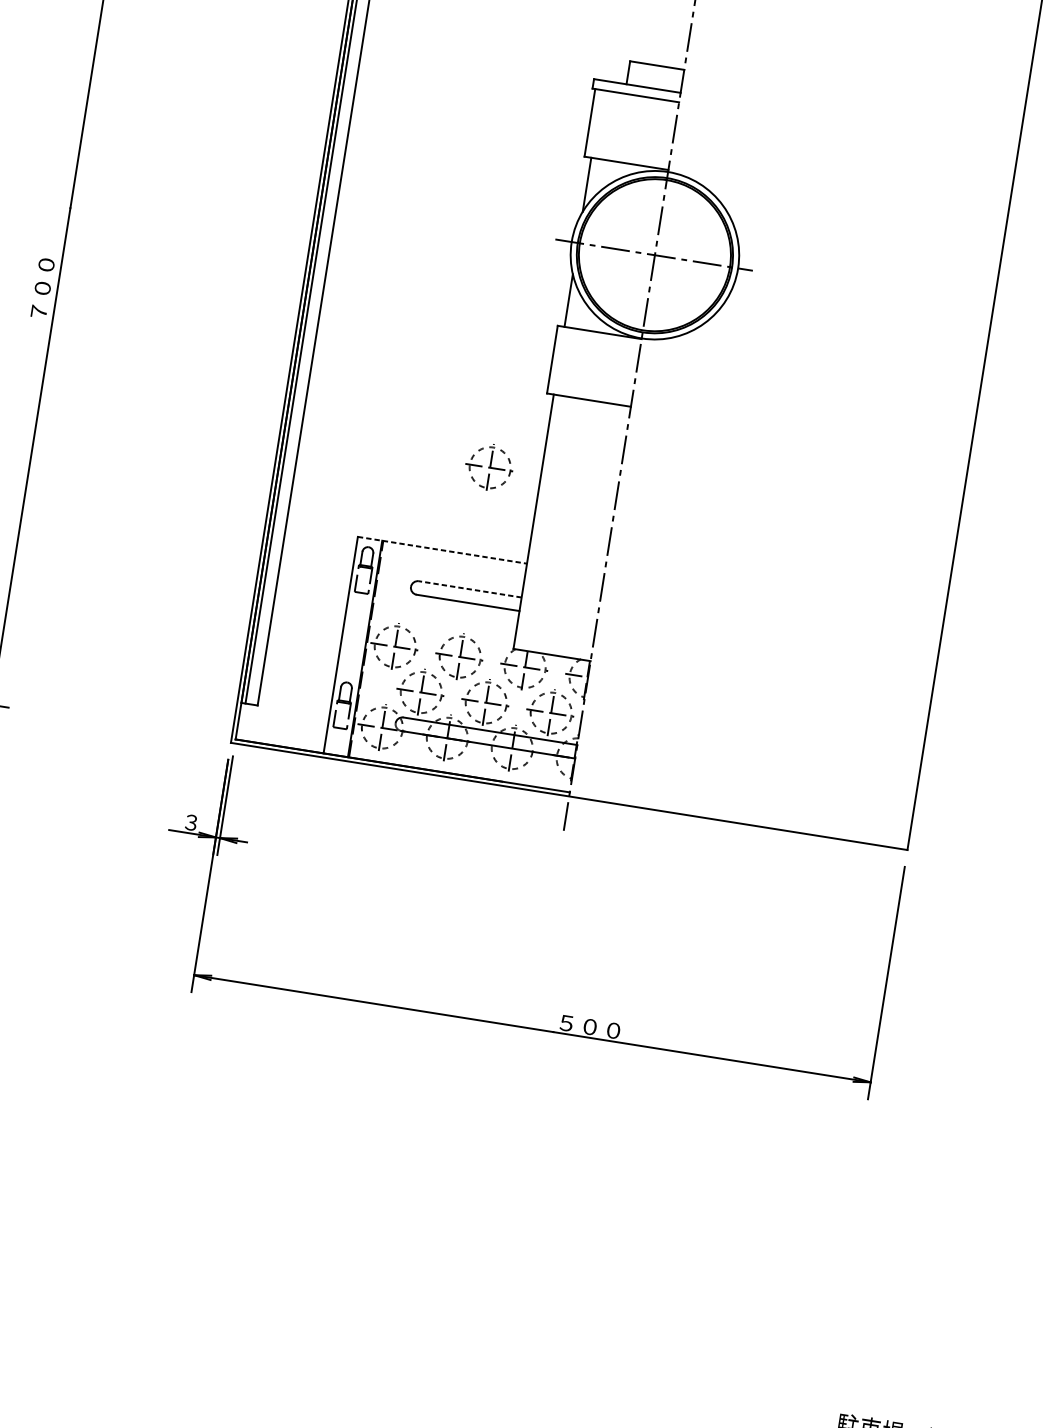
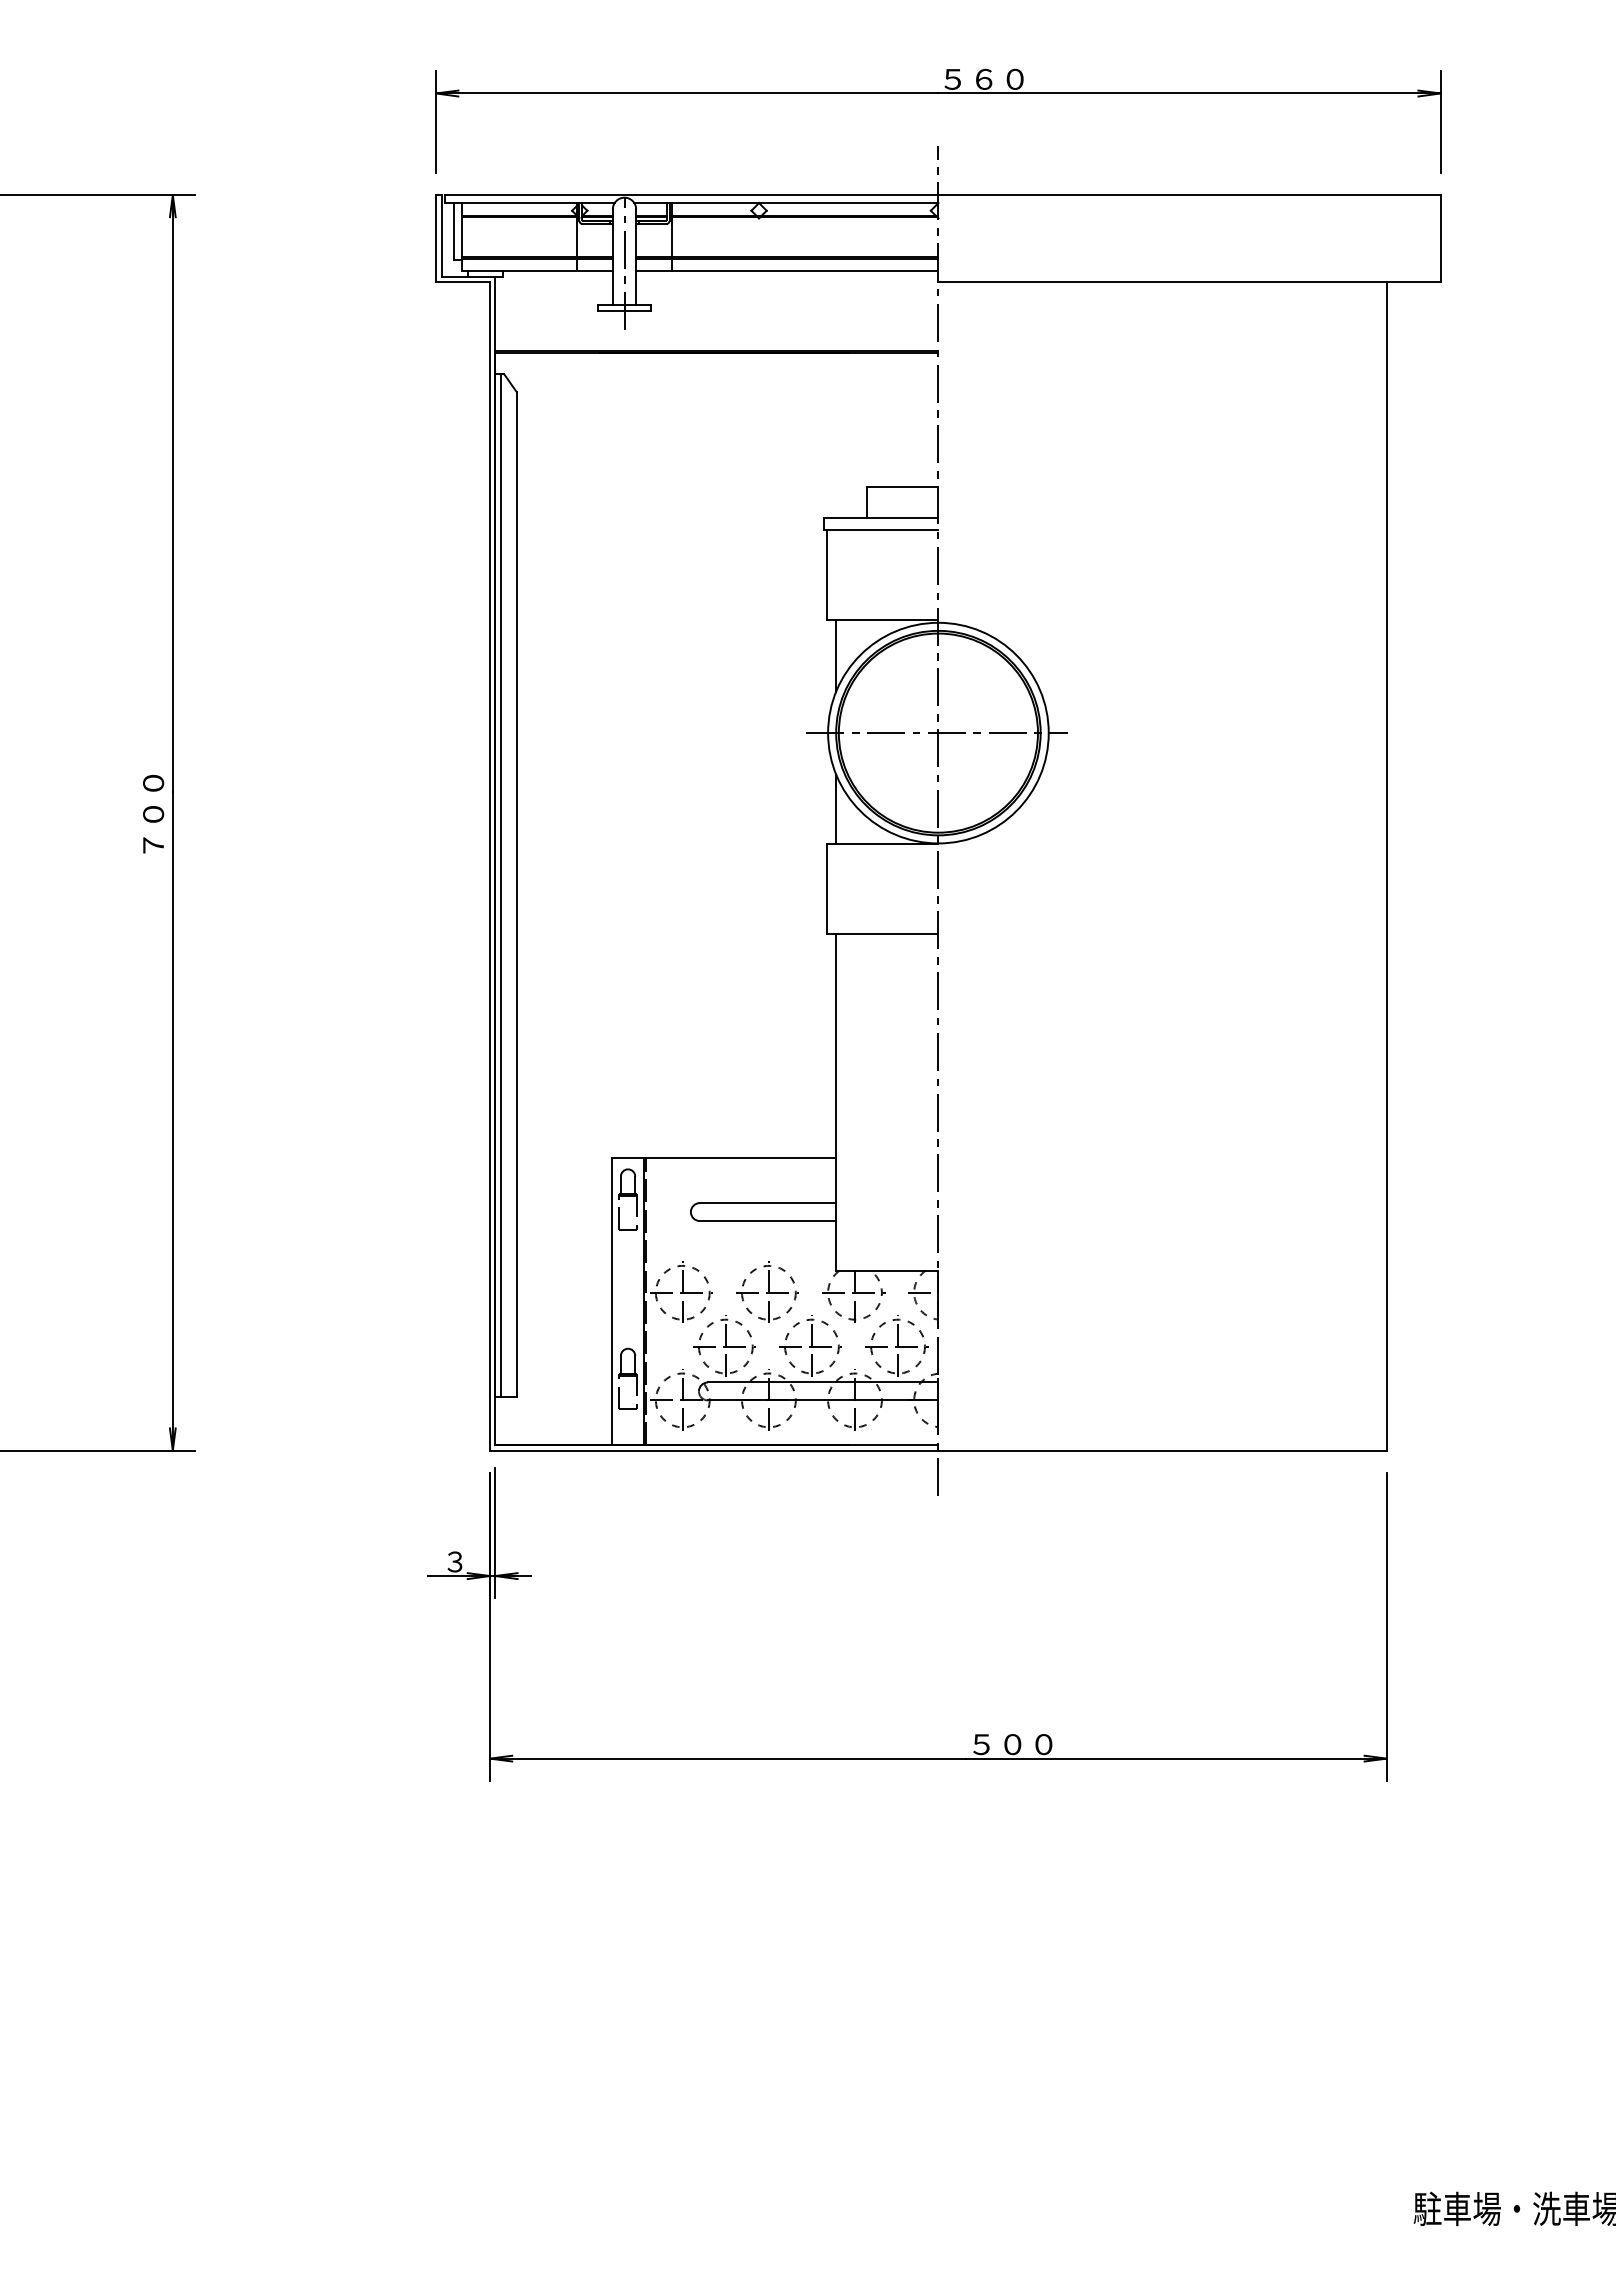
text: (42, 288) -> (153, 814), moved
part: (489, 466) -> (767, 1040), removed
line: (442, 550) -> (724, 1158), dashed -> solid
line: (469, 589) -> (767, 1203), dashed -> solid

